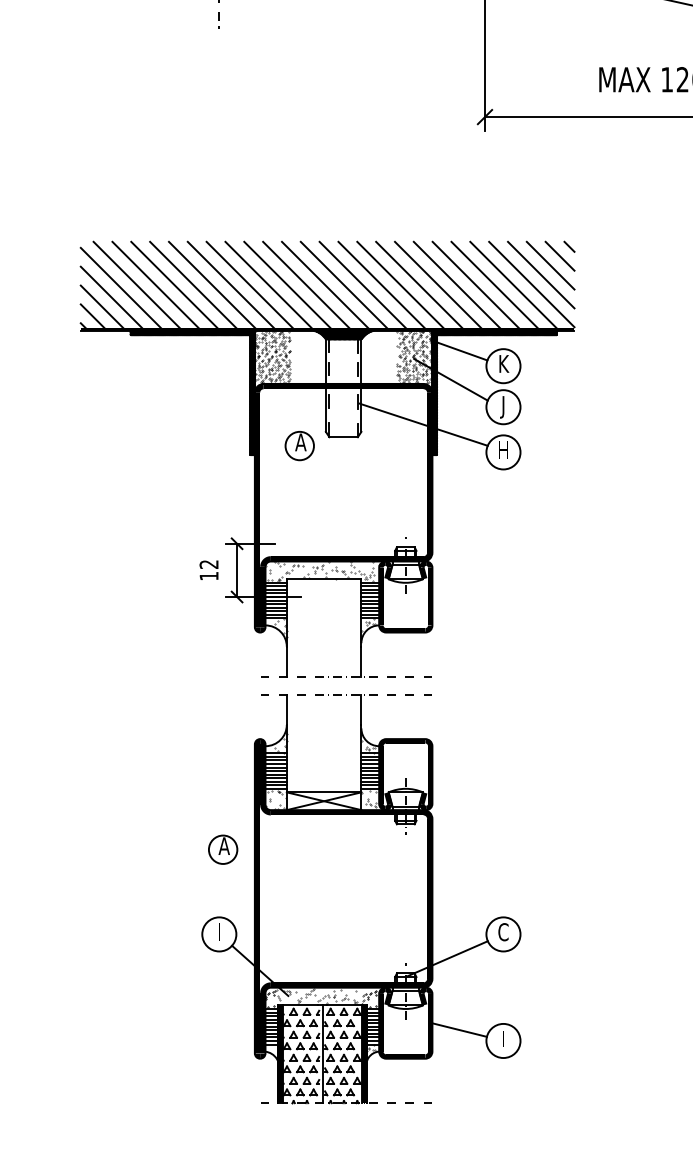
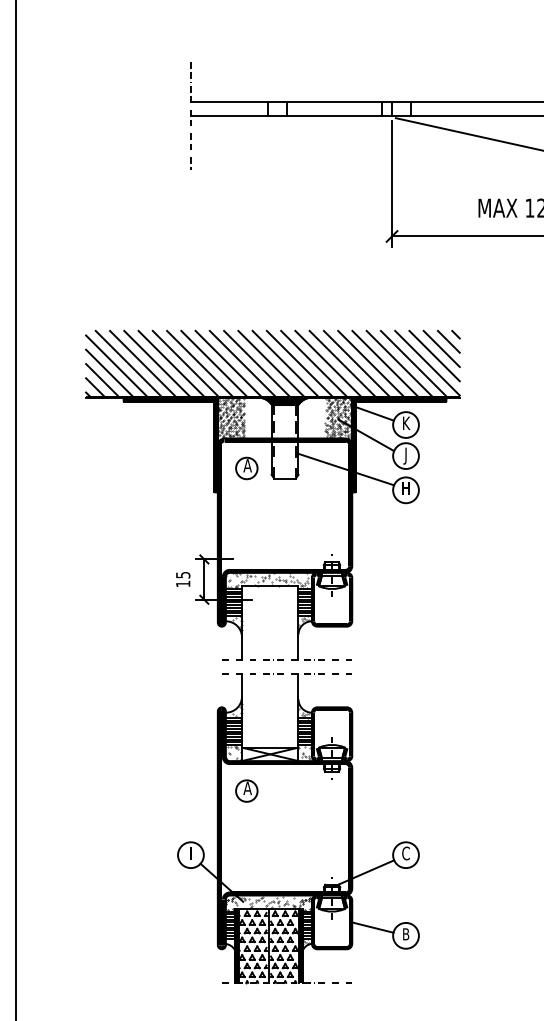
part: (299, 446) -> (246, 468), moved
text: (209, 564) -> (183, 575), 12 -> 15
part: (222, 848) -> (246, 790), moved
text: (504, 1039) -> (406, 934), I -> B

